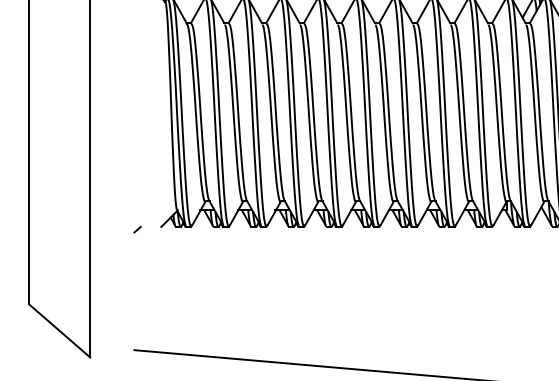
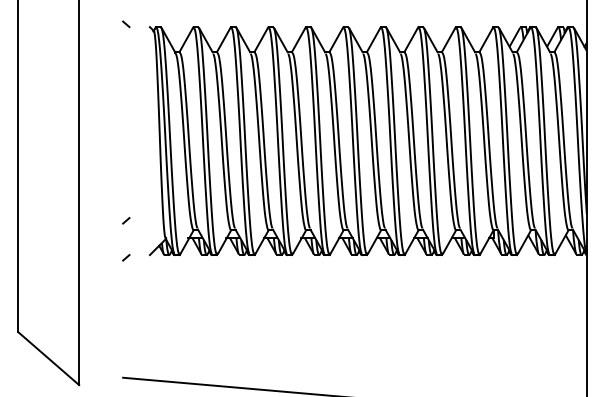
line: (137, 192) -> (126, 220), added

